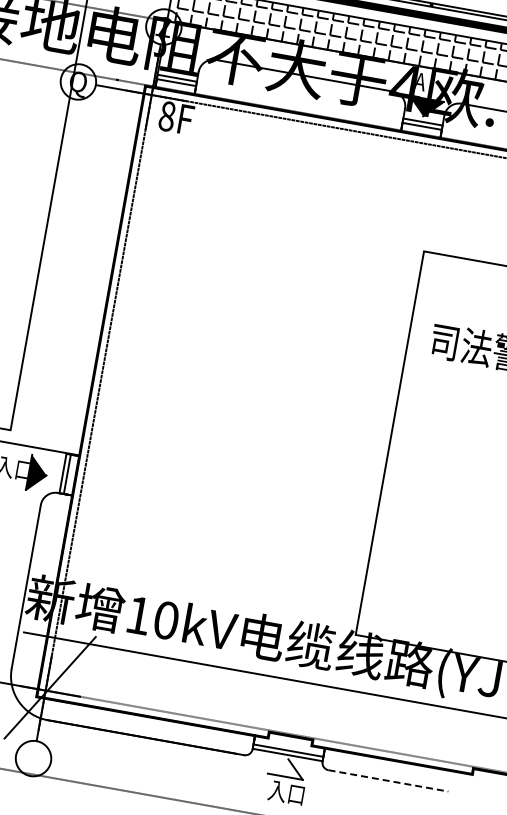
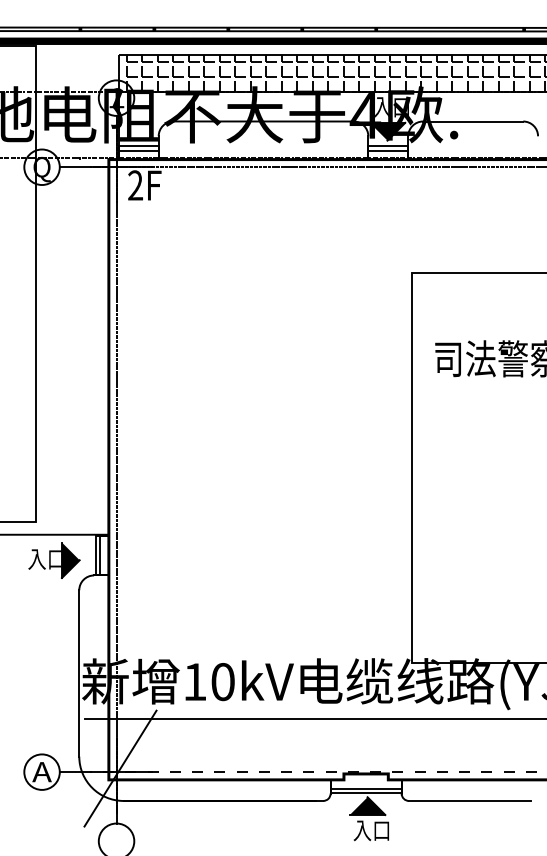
text: (432, 84) -> (391, 107), A -> 入口
text: (167, 116) -> (135, 185), 8F -> 2F
fill: (286, 767) -> (367, 805), added
line: (388, 780) -> (469, 800), dashed -> solid

